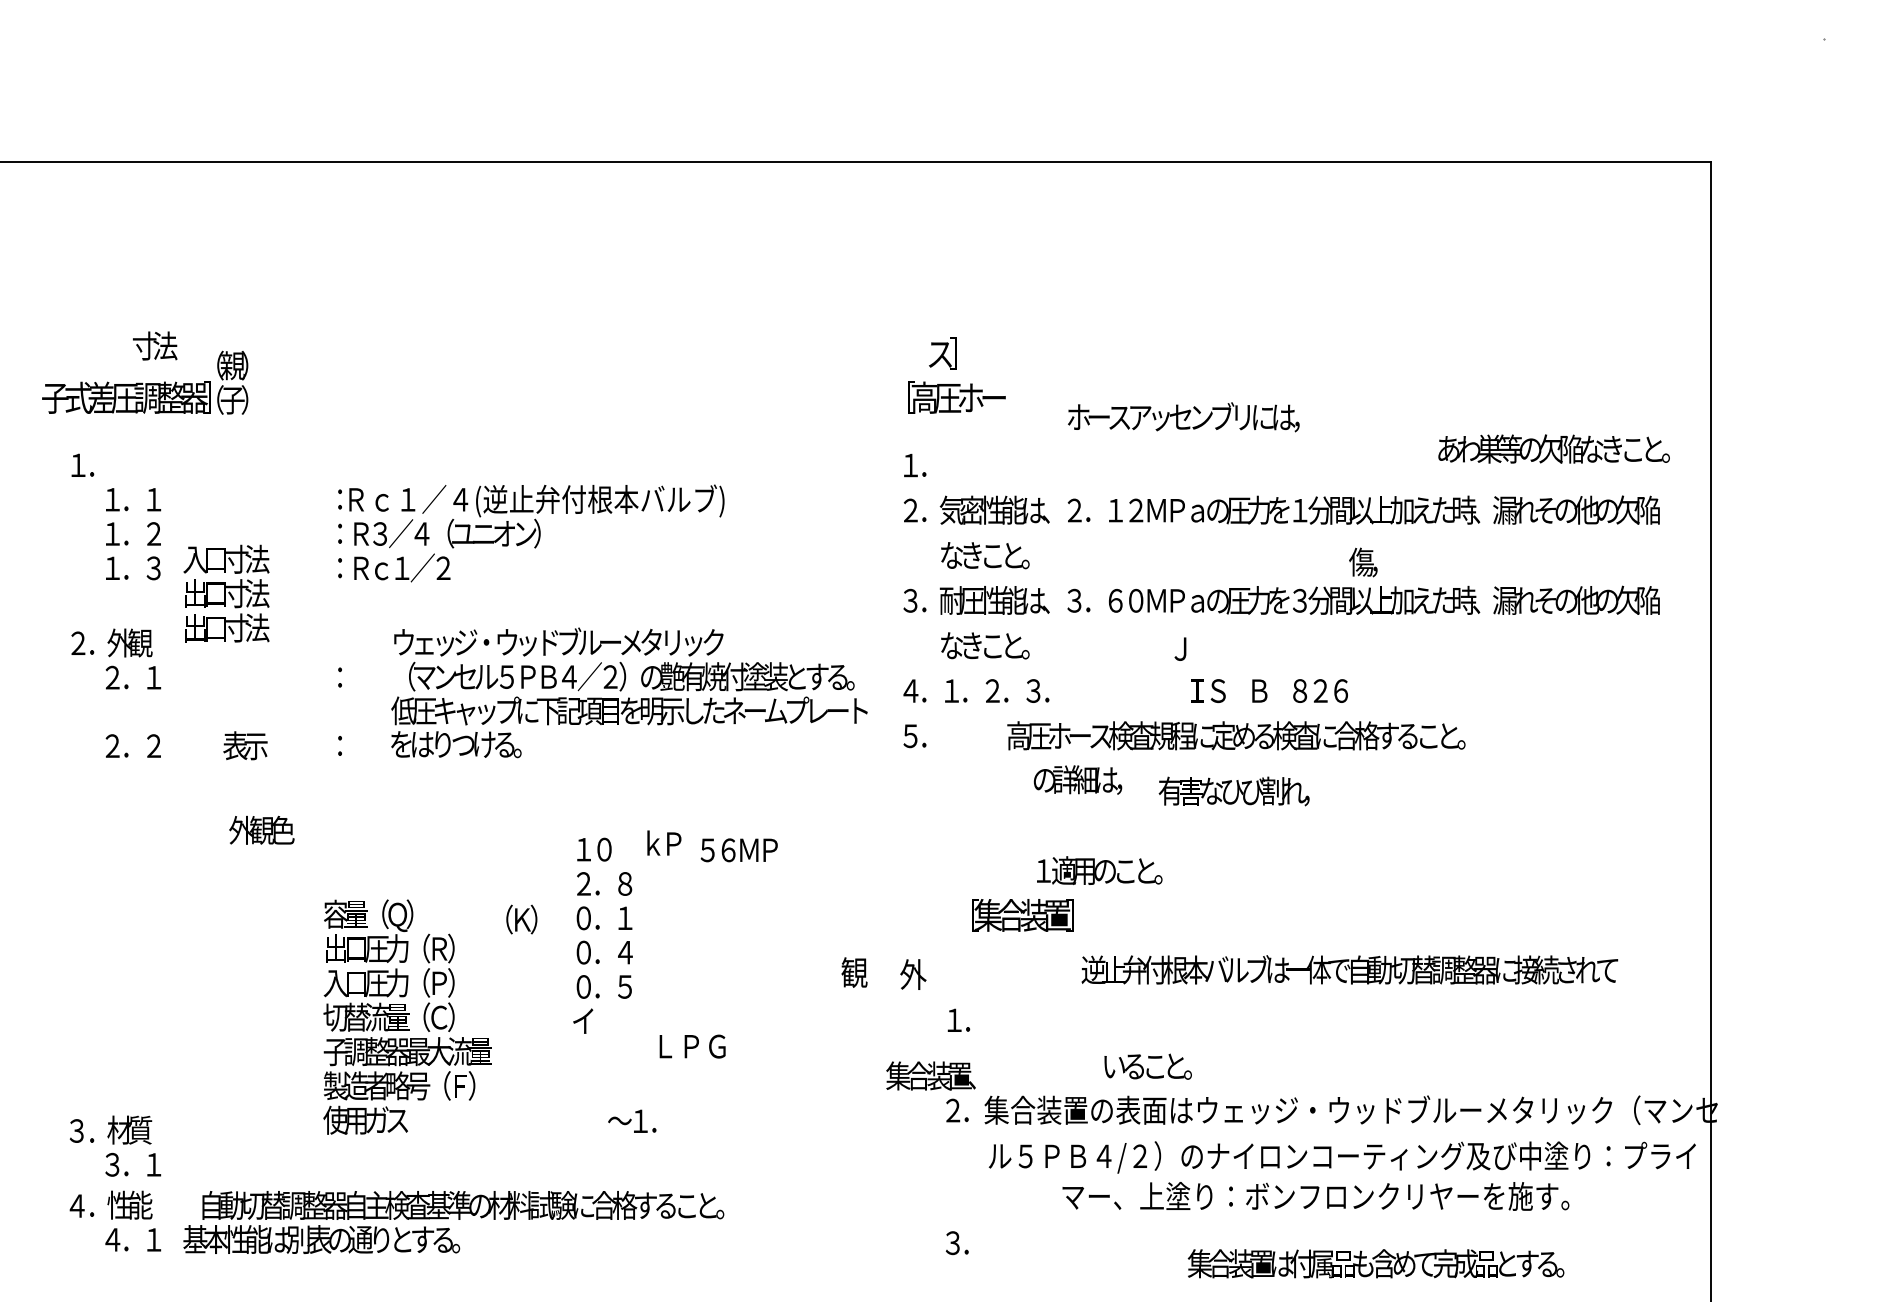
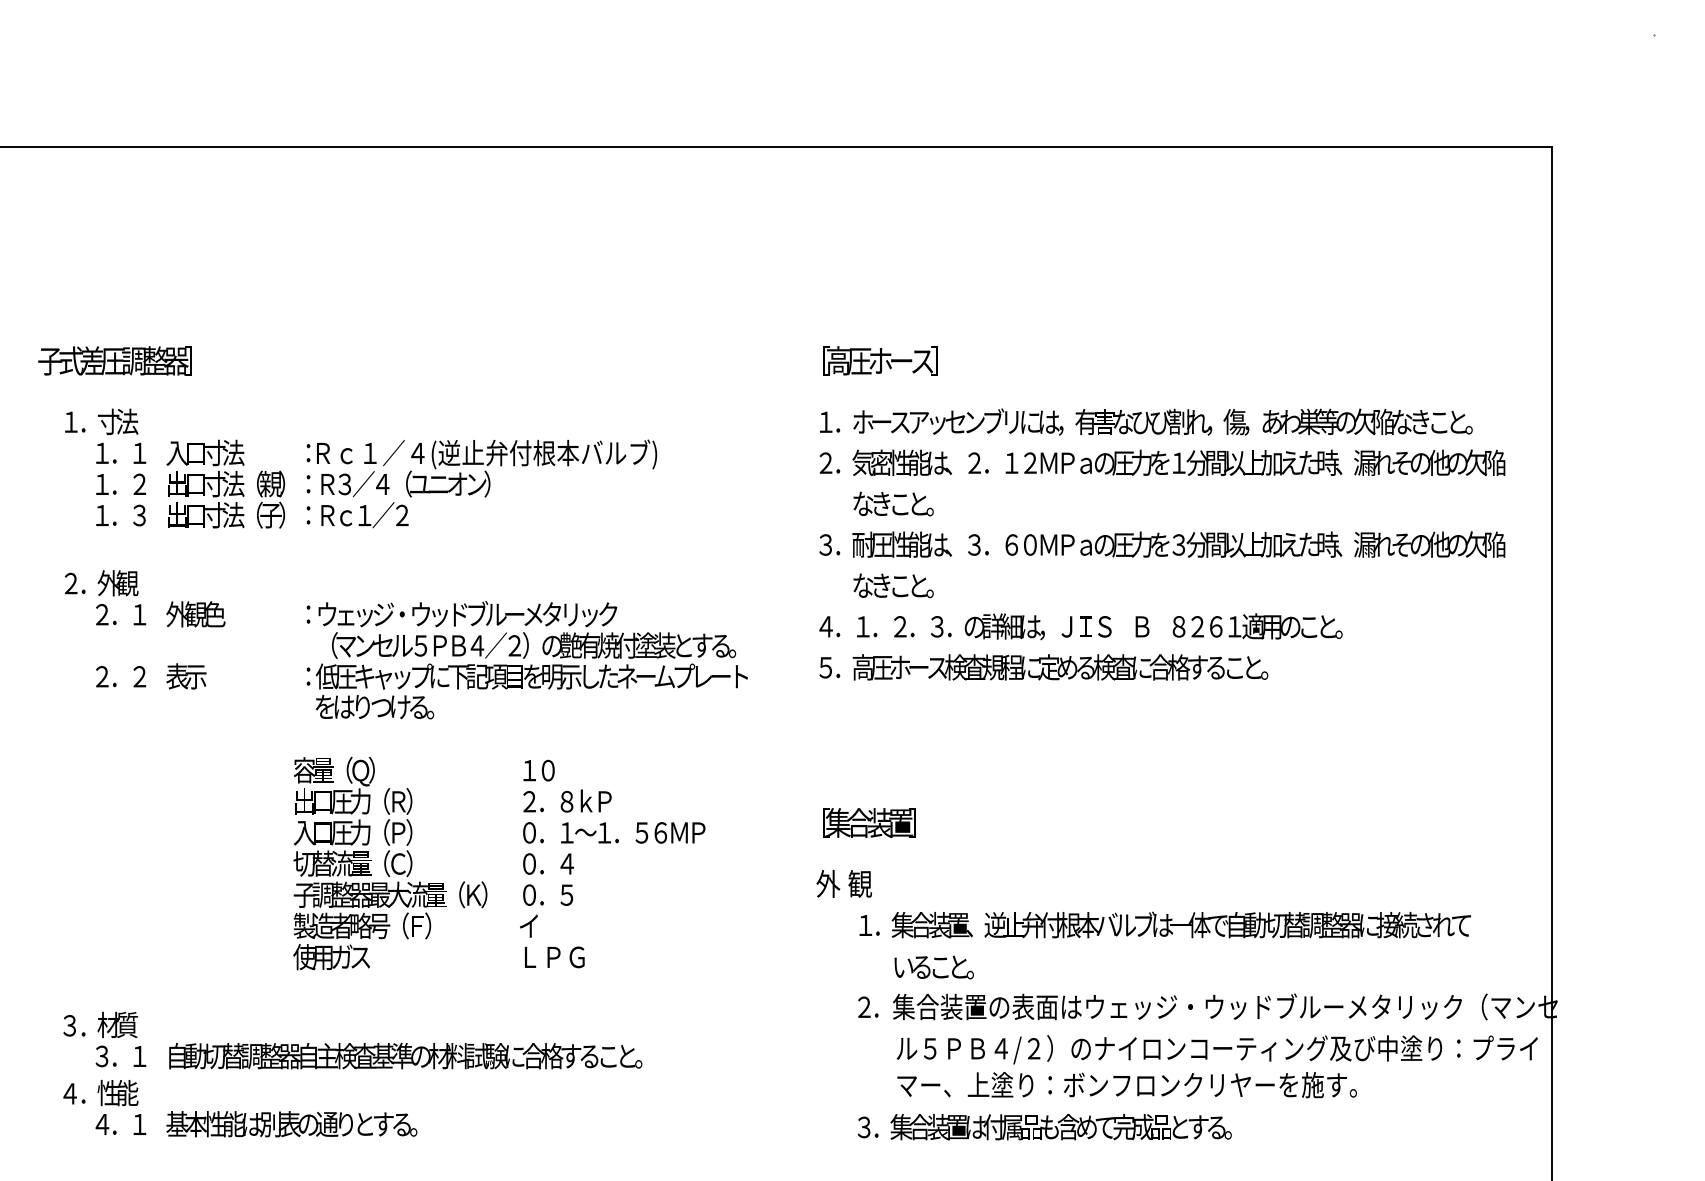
text: (155, 345) -> (118, 421), moved
text: (942, 353) -> (924, 360), moved
text: (232, 382) -> (270, 499), moved
text: (1183, 417) -> (958, 422), moved
text: (1553, 448) -> (1367, 421), moved
text: (1363, 562) -> (1236, 422), moved
text: (226, 593) -> (205, 483), moved
text: (1180, 648) -> (1066, 626), moved
text: (629, 692) -> (531, 659), moved
text: (1236, 735) -> (1060, 667), moved
text: (245, 745) -> (186, 676), moved
text: (1077, 779) -> (1004, 626), moved
text: (1233, 791) -> (1143, 422), moved
text: (261, 829) -> (195, 613), moved
text: (664, 842) -> (596, 800), moved
text: (738, 850) -> (669, 833), moved
text: (1099, 870) -> (1285, 626), moved
text: (1022, 915) -> (869, 823), moved
text: (521, 919) -> (473, 894), moved
text: (1349, 969) -> (1227, 924), moved
text: (854, 972) -> (860, 883), moved
text: (407, 1016) -> (369, 862), moved
text: (692, 1046) -> (554, 957), moved
text: (1147, 1066) -> (933, 967), moved
text: (930, 1075) -> (931, 924), moved
text: (632, 1120) -> (597, 832), moved
text: (1315, 1196) -> (1126, 1085), moved
text: (463, 1205) -> (405, 1056), moved
text: (1375, 1263) -> (1060, 1126), moved

